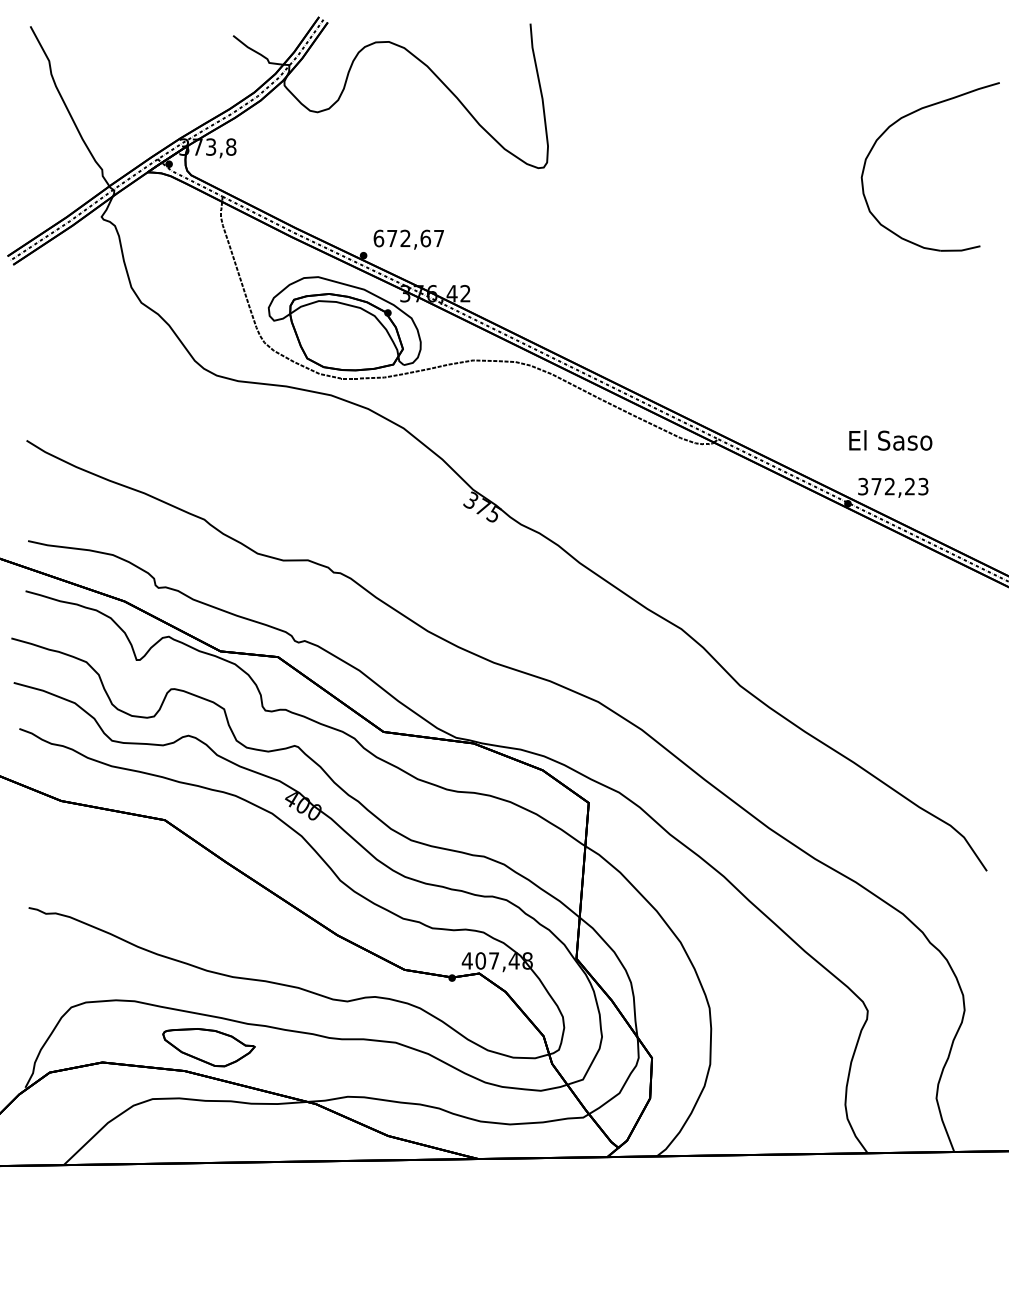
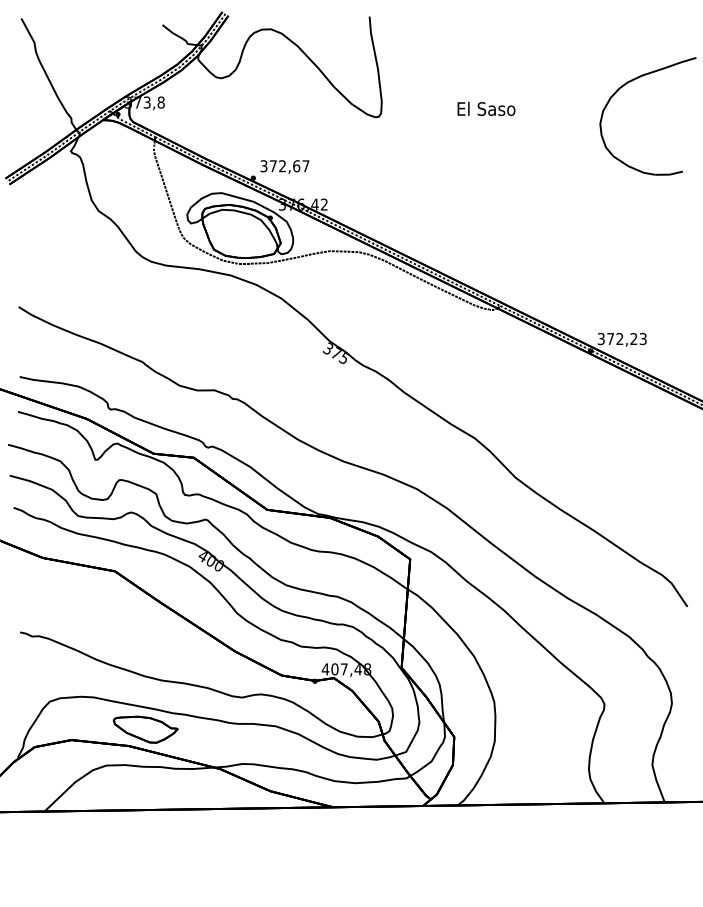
text: (378, 238) -> (263, 166), 672,67 -> 372,67
text: (890, 439) -> (486, 108), moved

